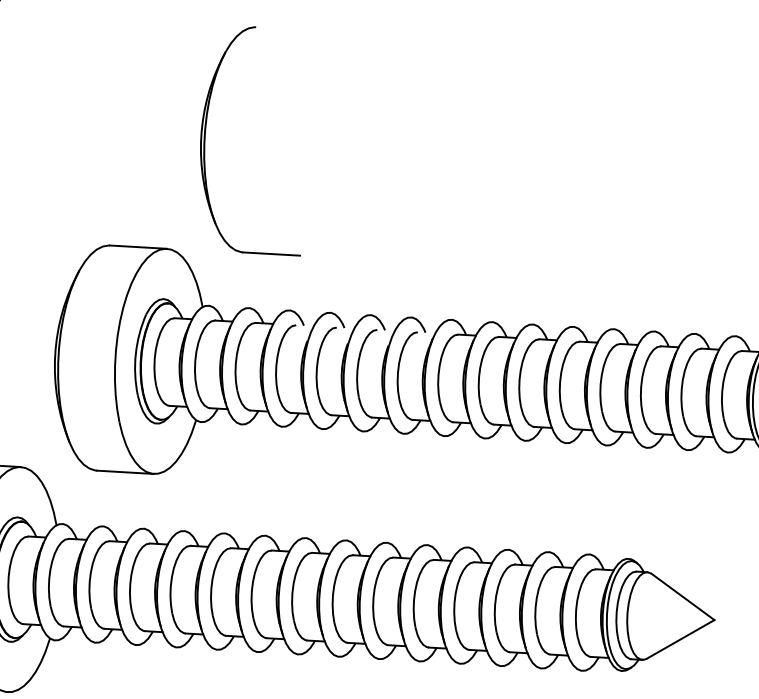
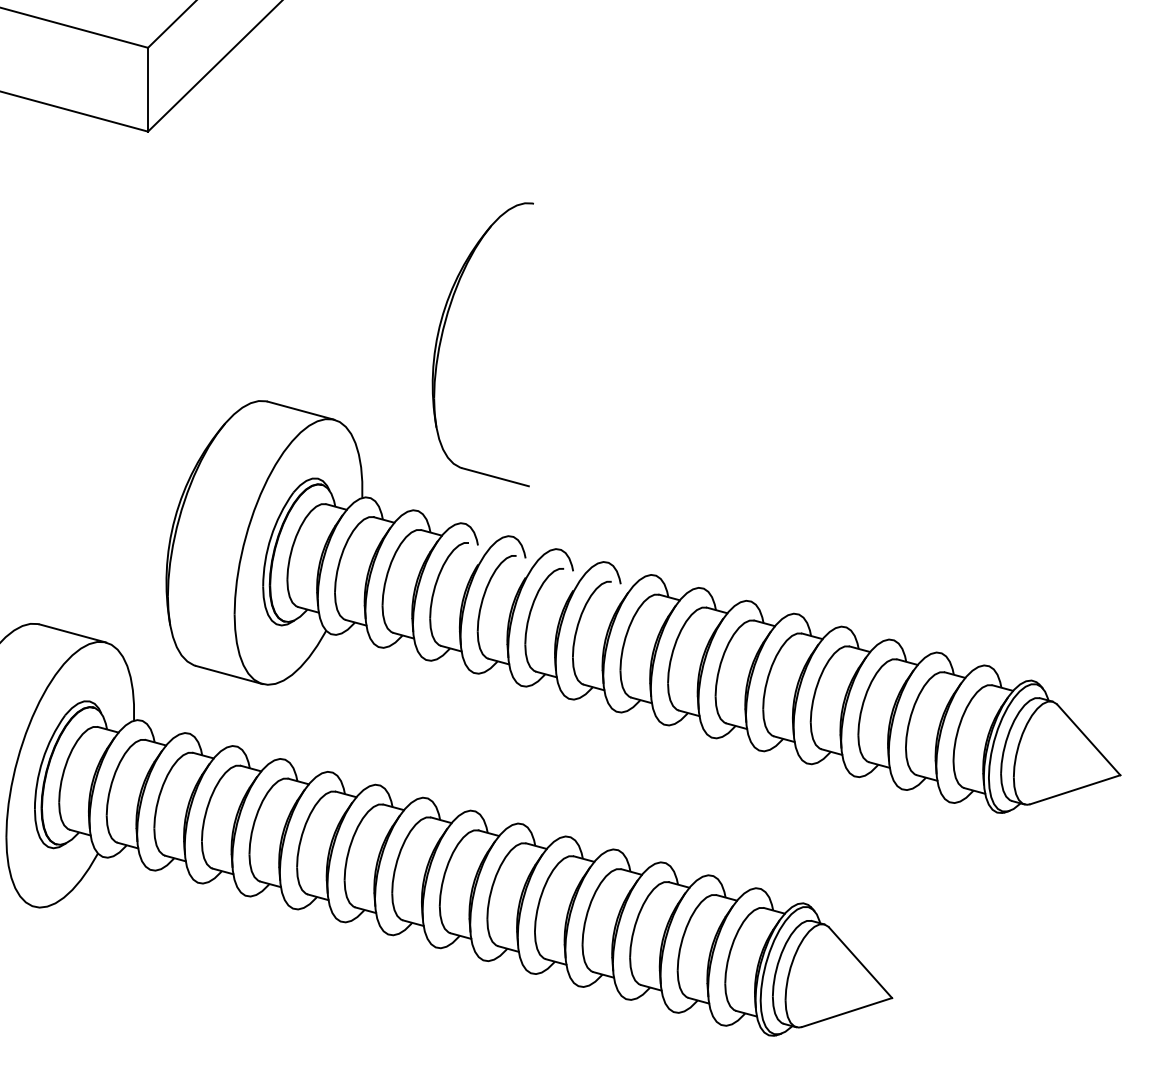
part: (205, 151) -> (442, 338), moved

